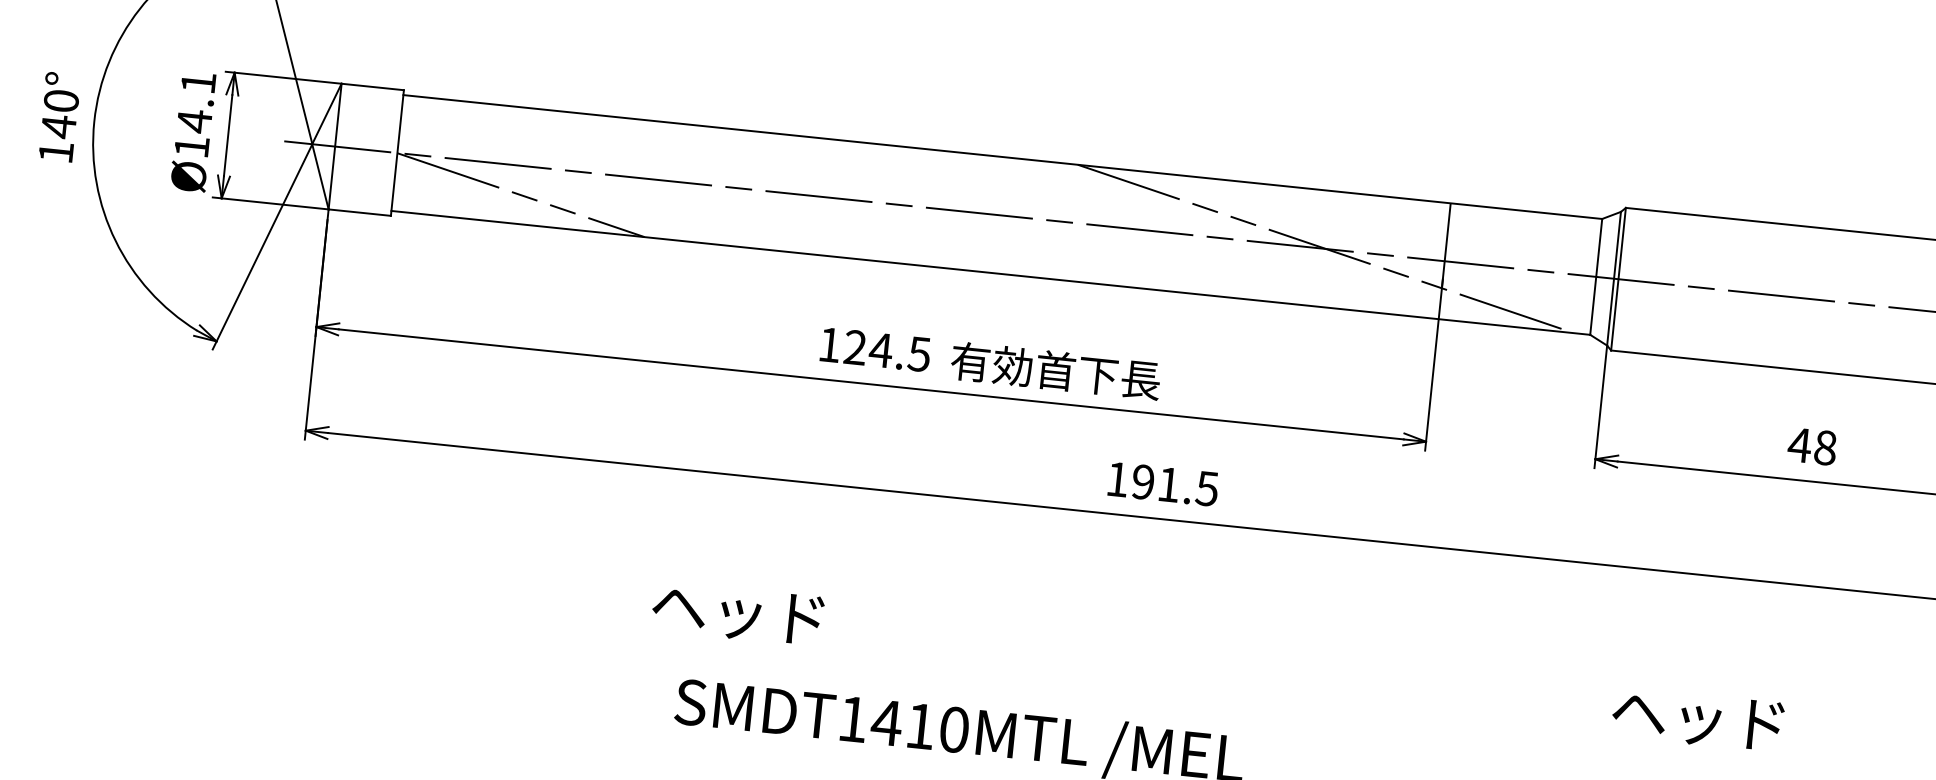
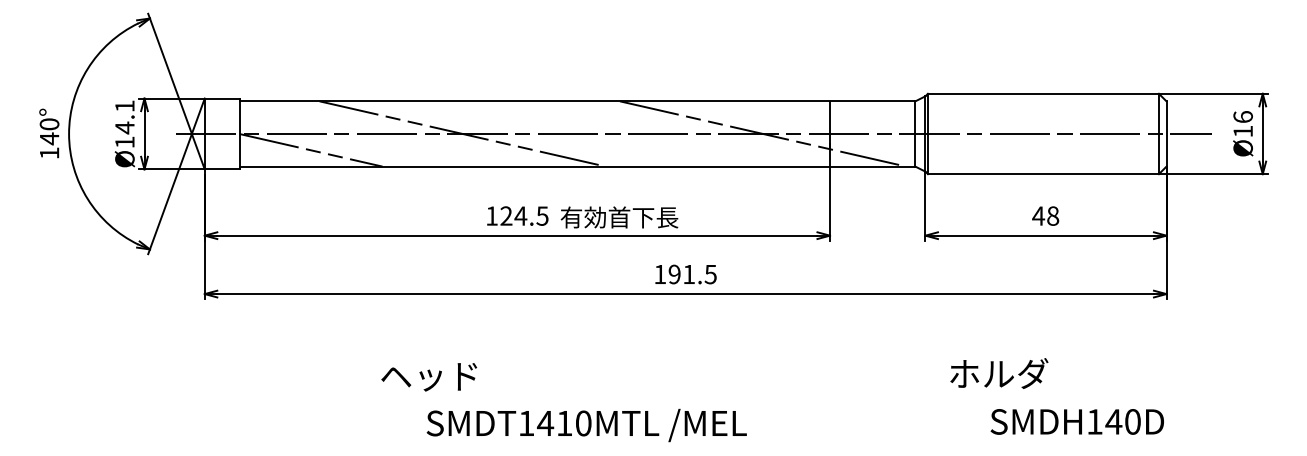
line: (792, 192) -> (462, 133), added
text: (738, 614) -> (429, 377), moved
text: (1699, 717) -> (998, 373), ヘッド -> ホルダ

